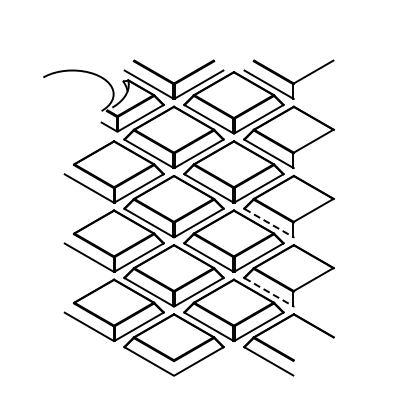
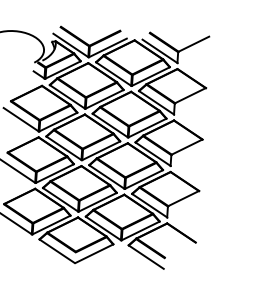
line: (269, 223) -> (153, 154), dashed -> solid
line: (269, 292) -> (150, 206), dashed -> solid

